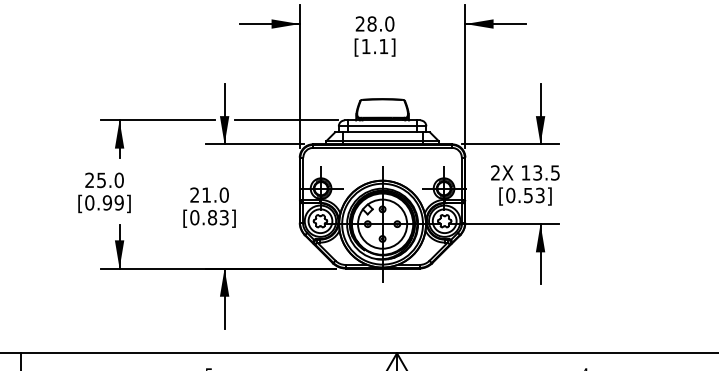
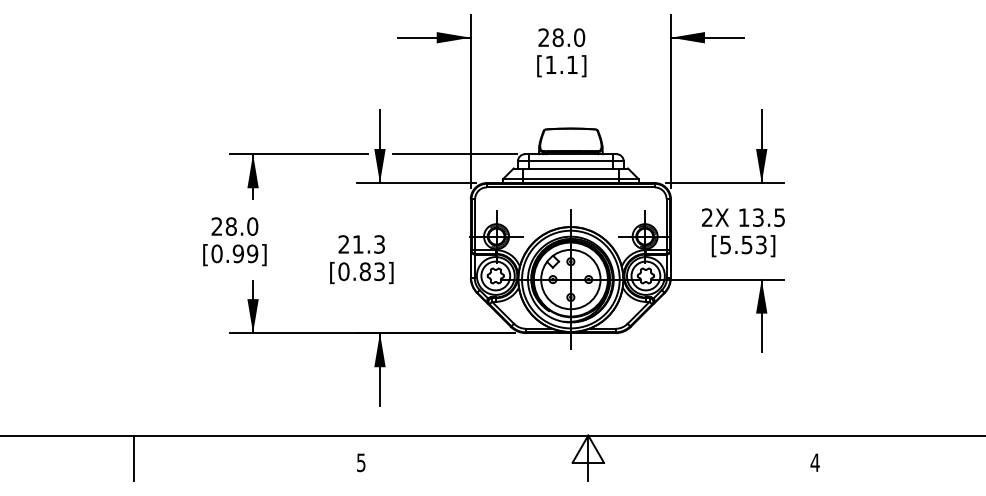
text: (100, 180) -> (230, 226), 25.0 -> 28.0
text: (224, 195) -> (379, 244), 21.0 -> 21.3
text: (510, 195) -> (725, 244), [0.53] -> [5.53]

